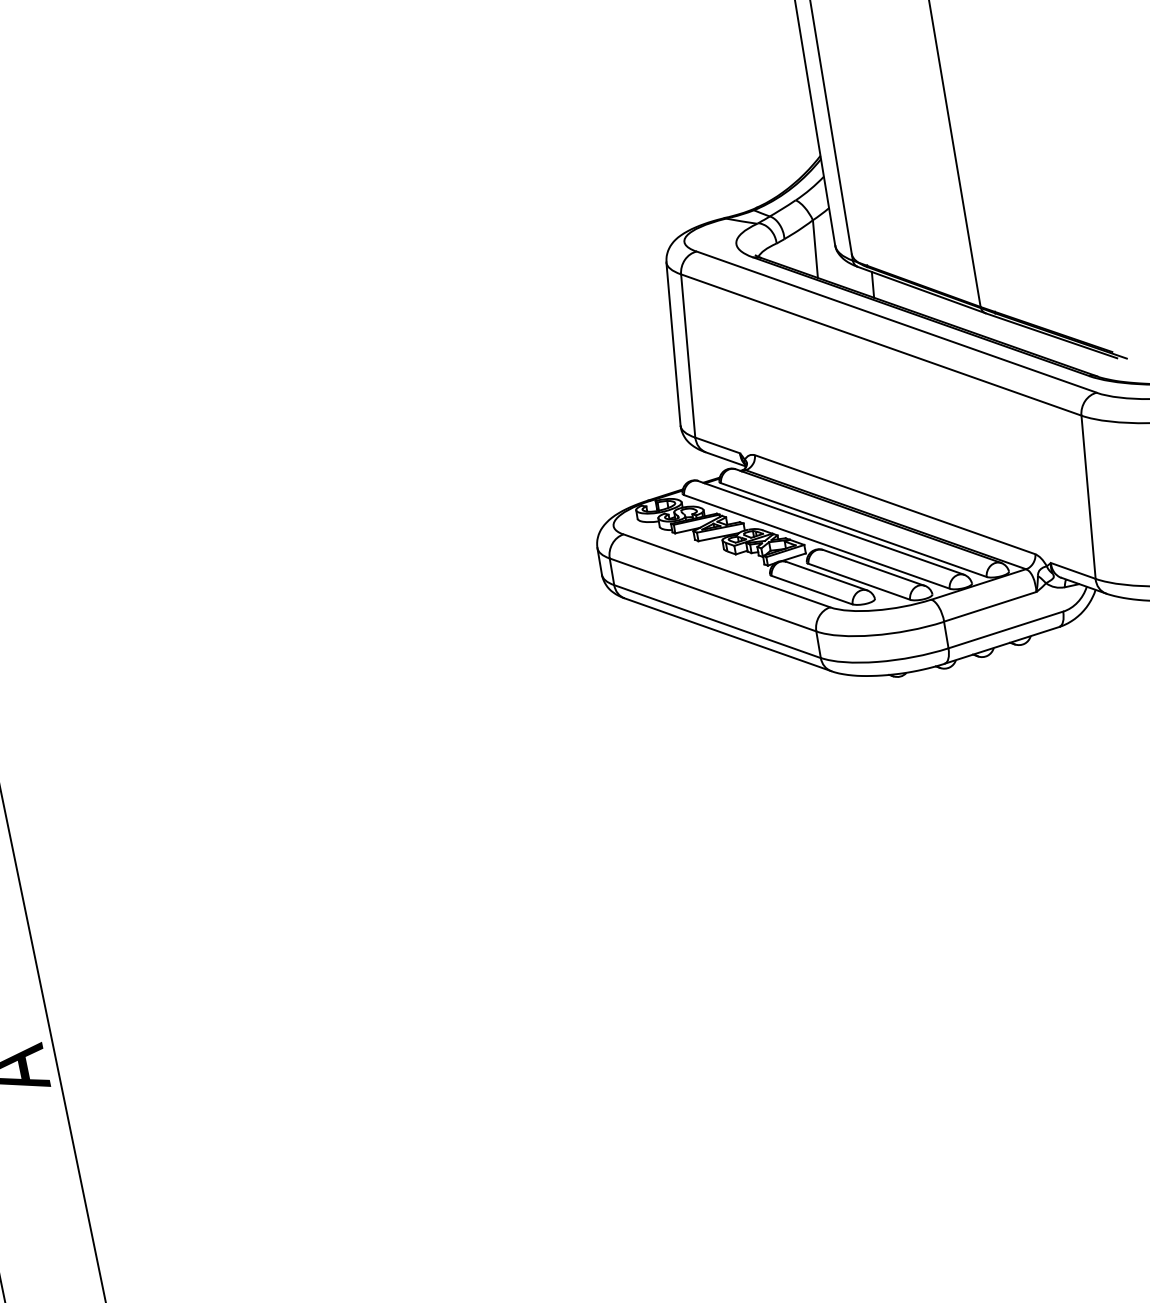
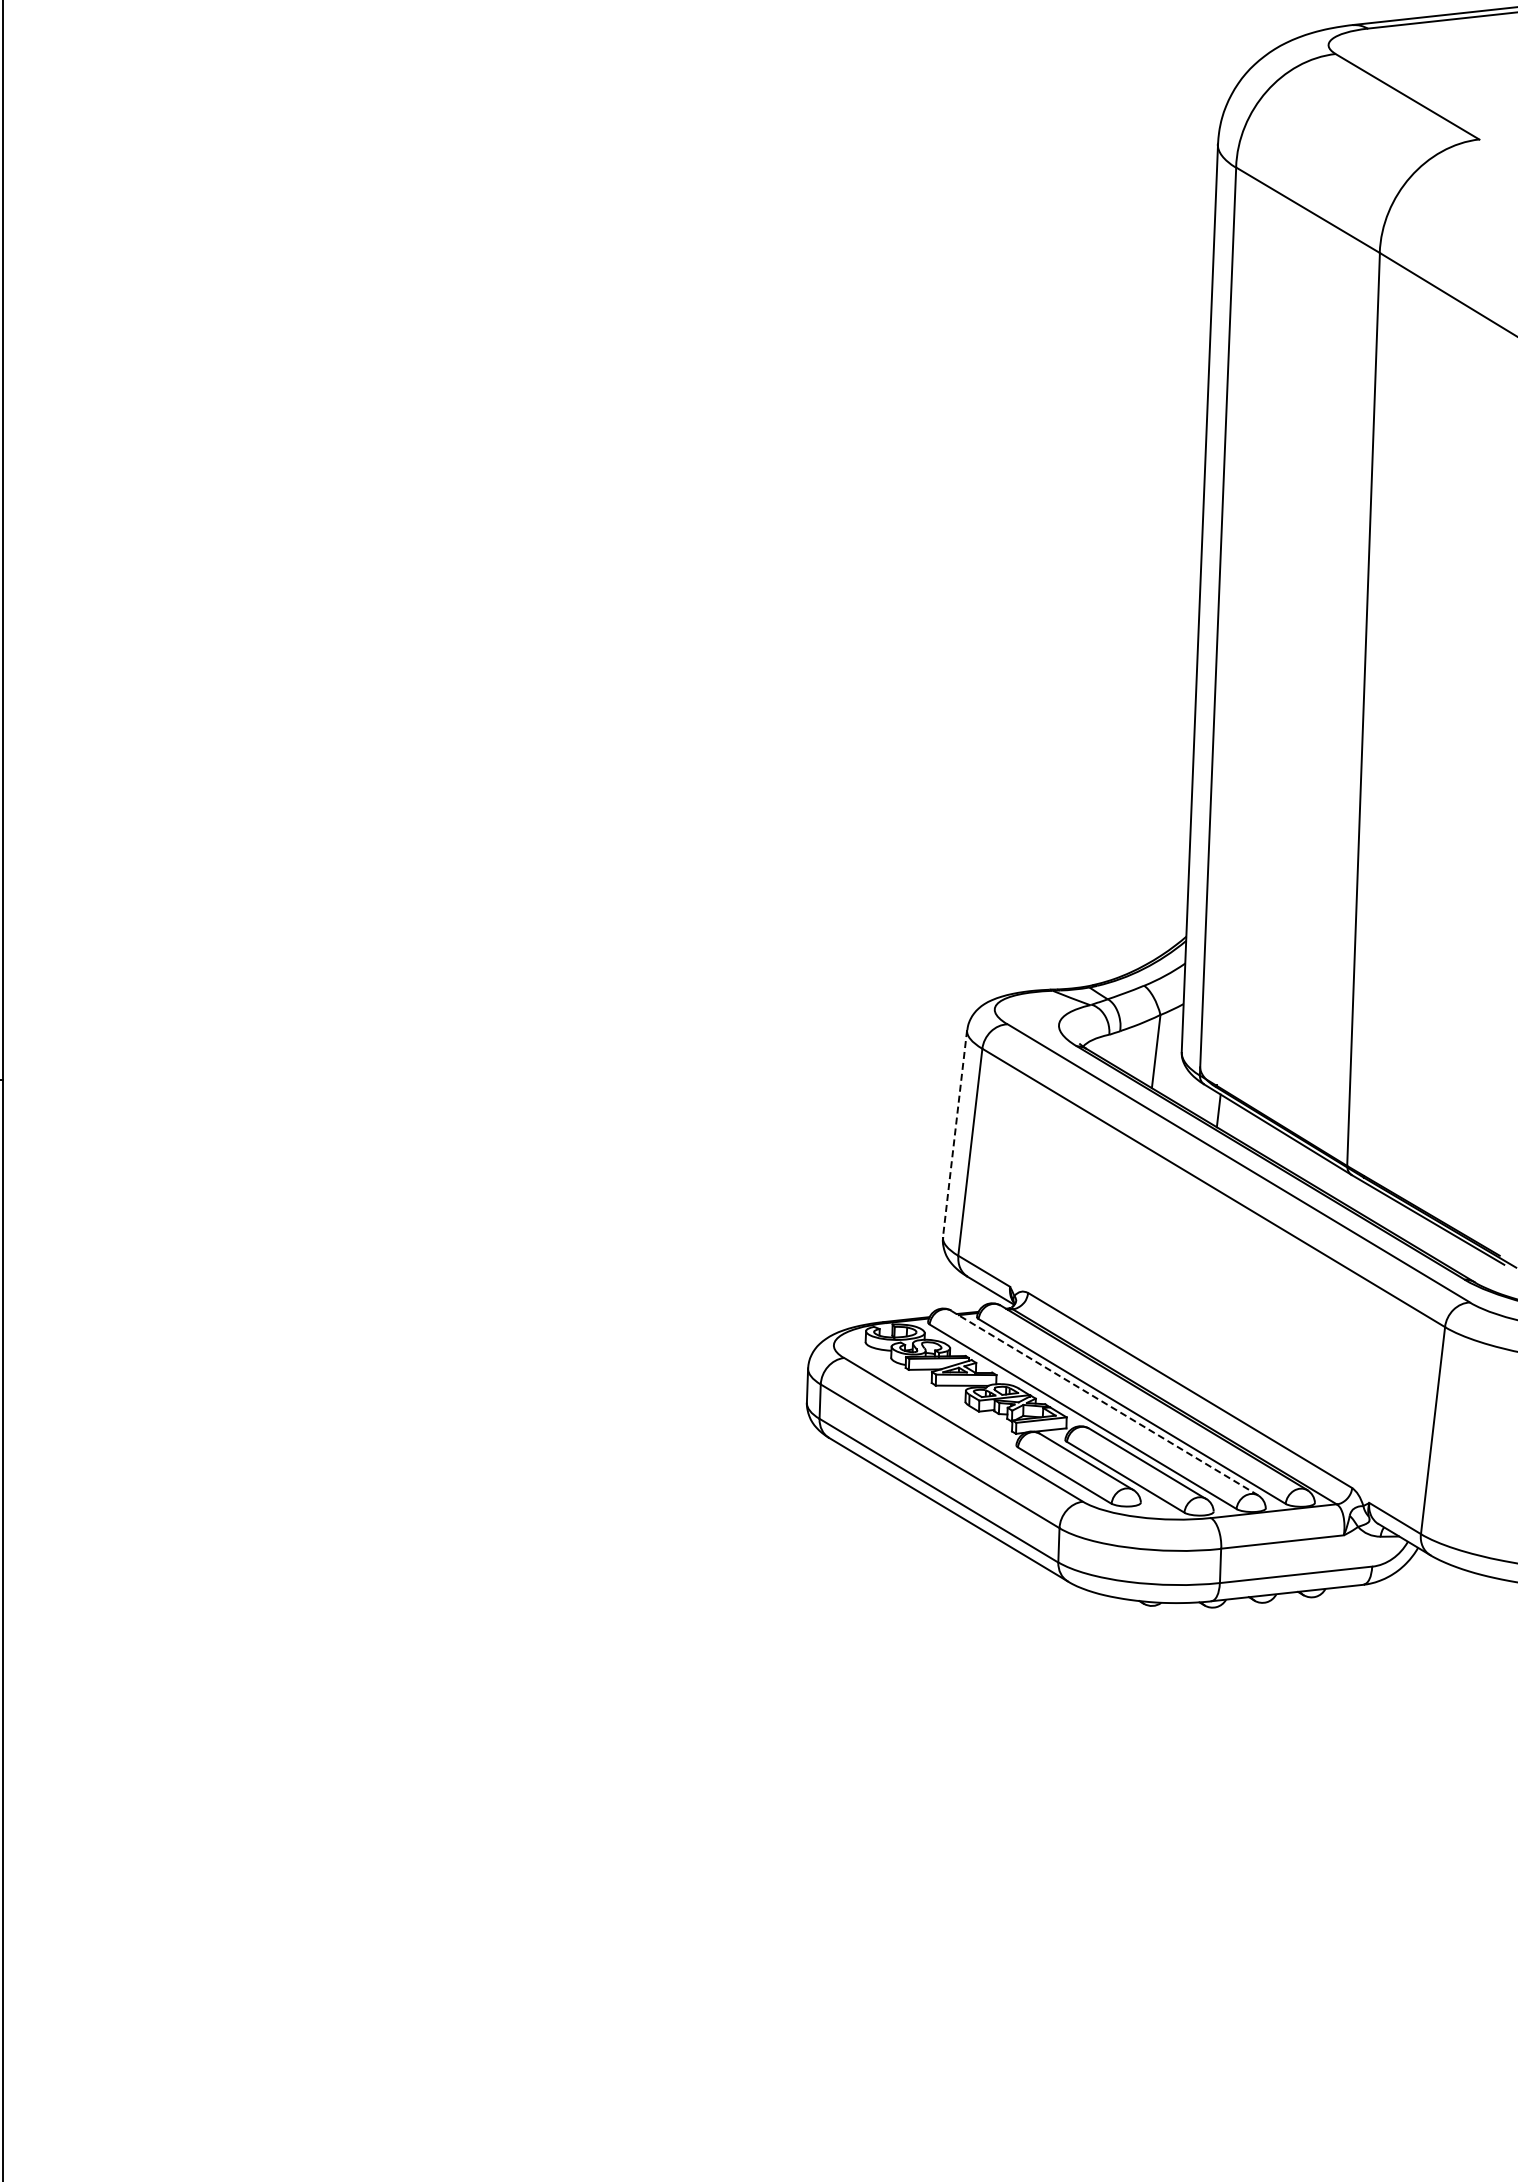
line: (673, 344) -> (955, 1134), solid -> dashed
line: (831, 527) -> (1104, 1402), solid -> dashed

